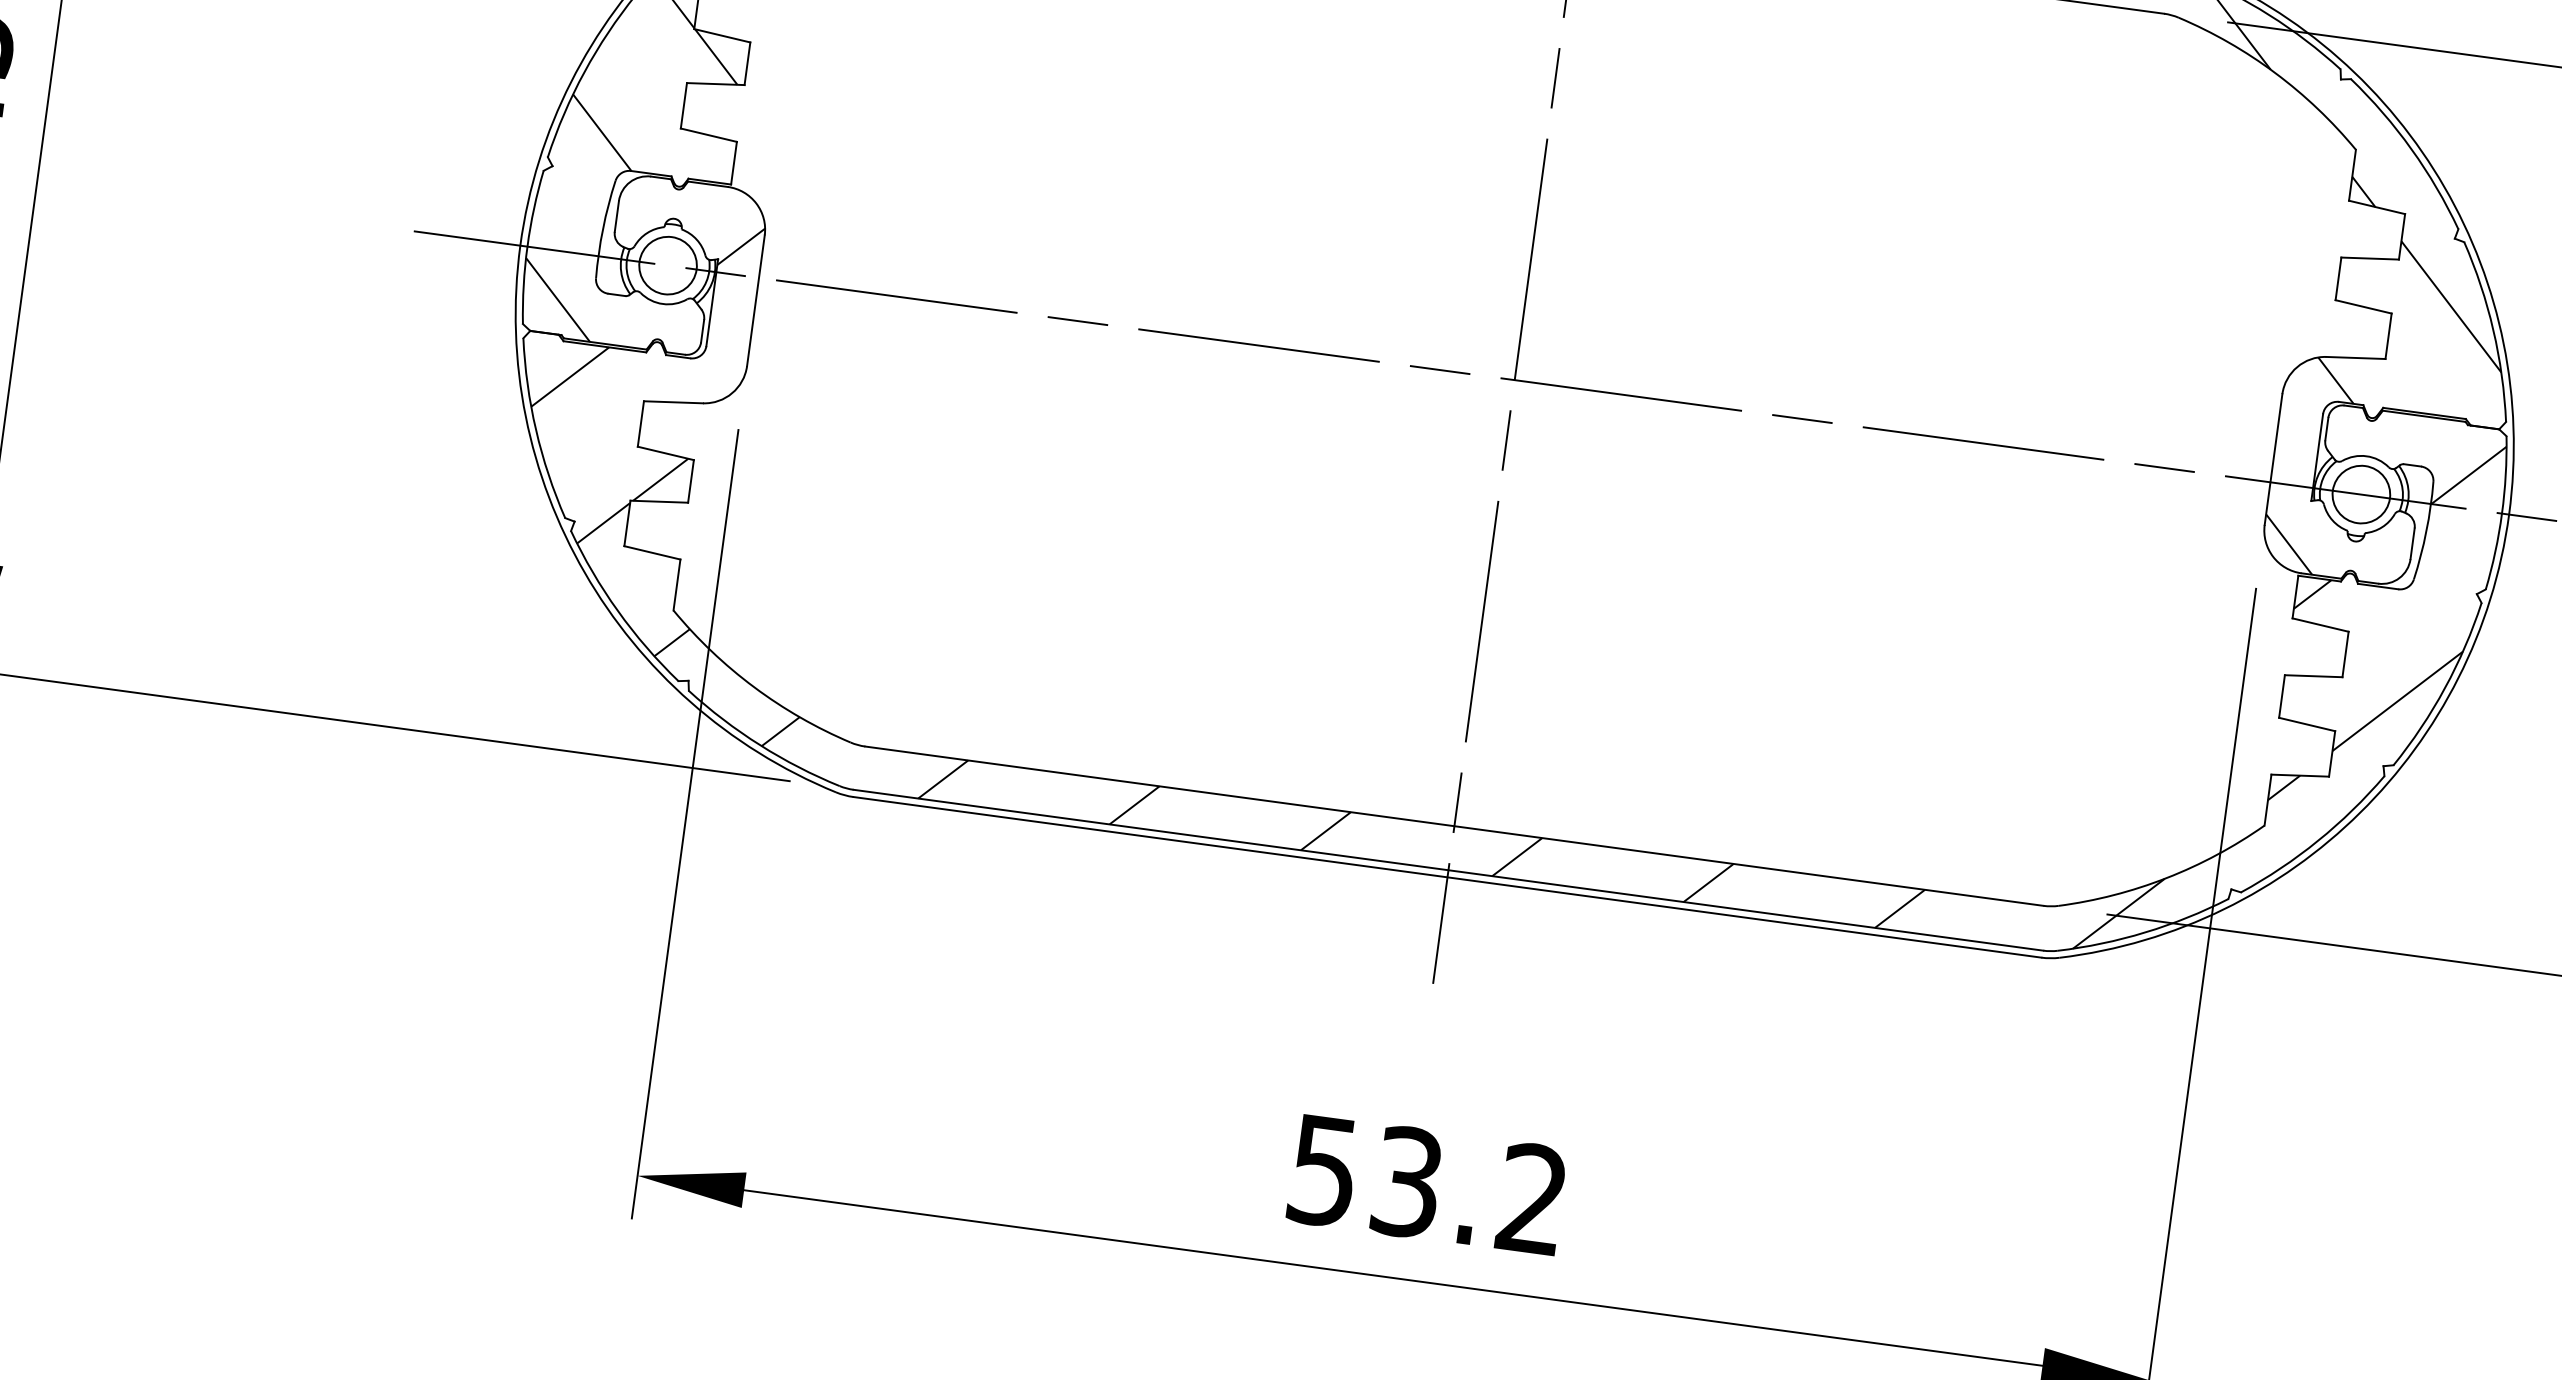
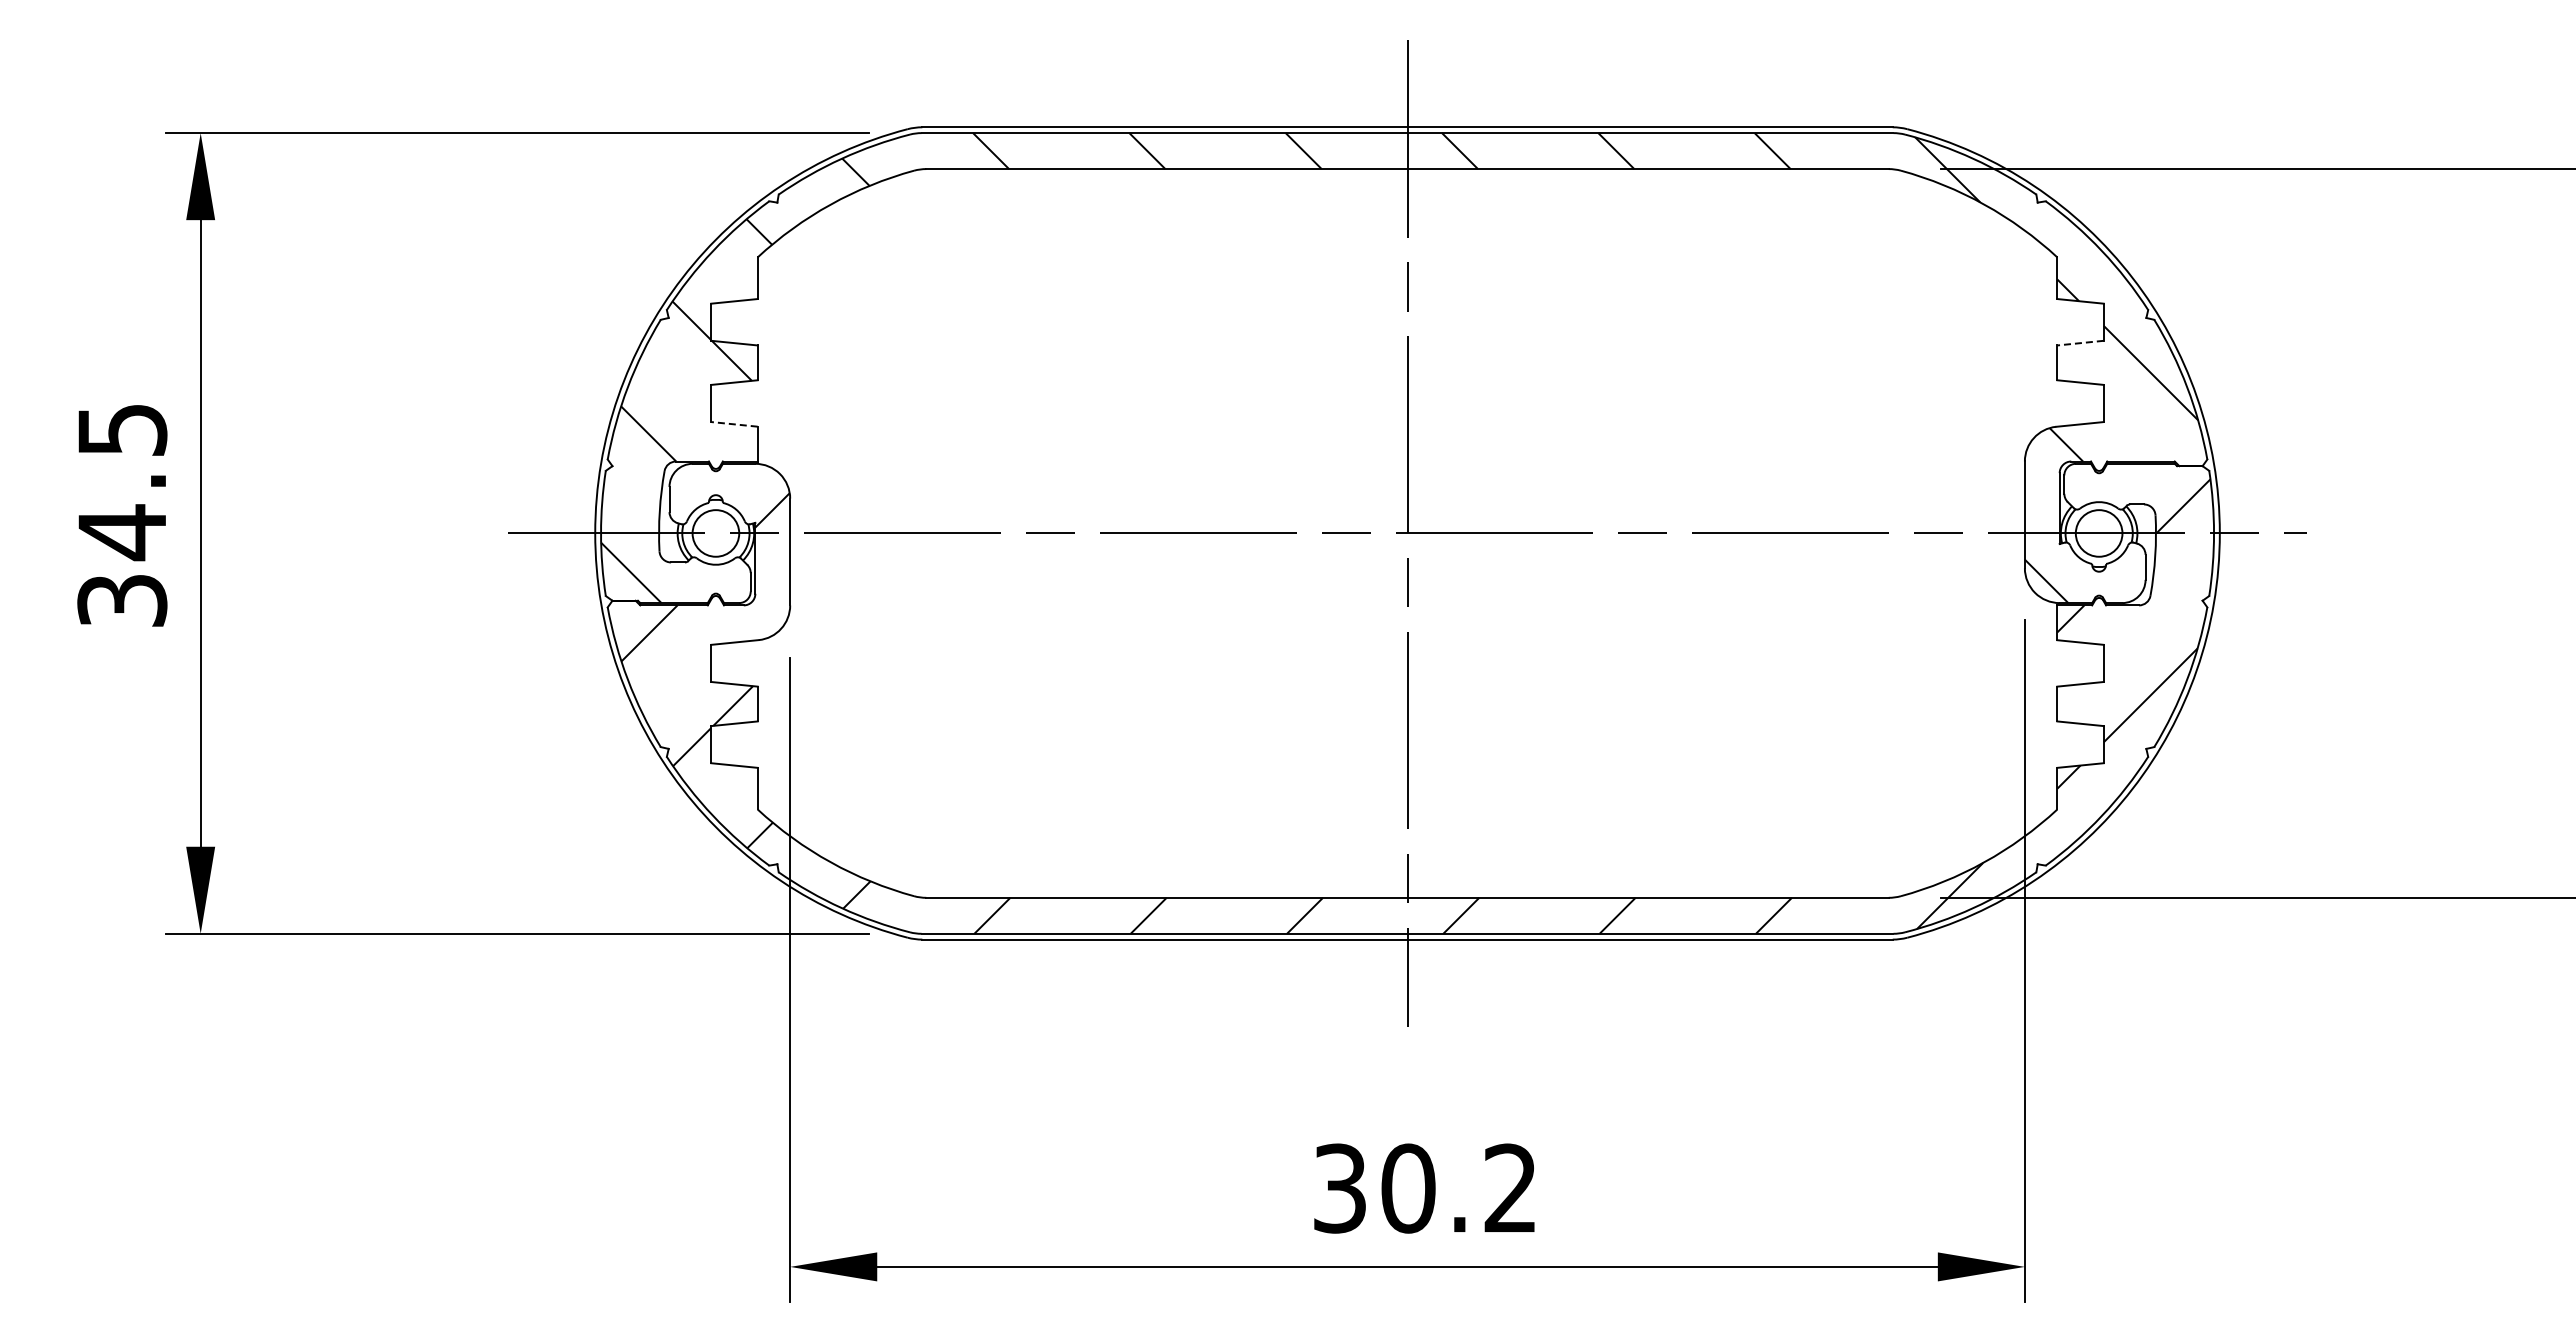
line: (708, 135) -> (734, 424), solid -> dashed
line: (2369, 258) -> (2080, 343), solid -> dashed
text: (1365, 1176) -> (1374, 1188), 53.2 -> 30.2

